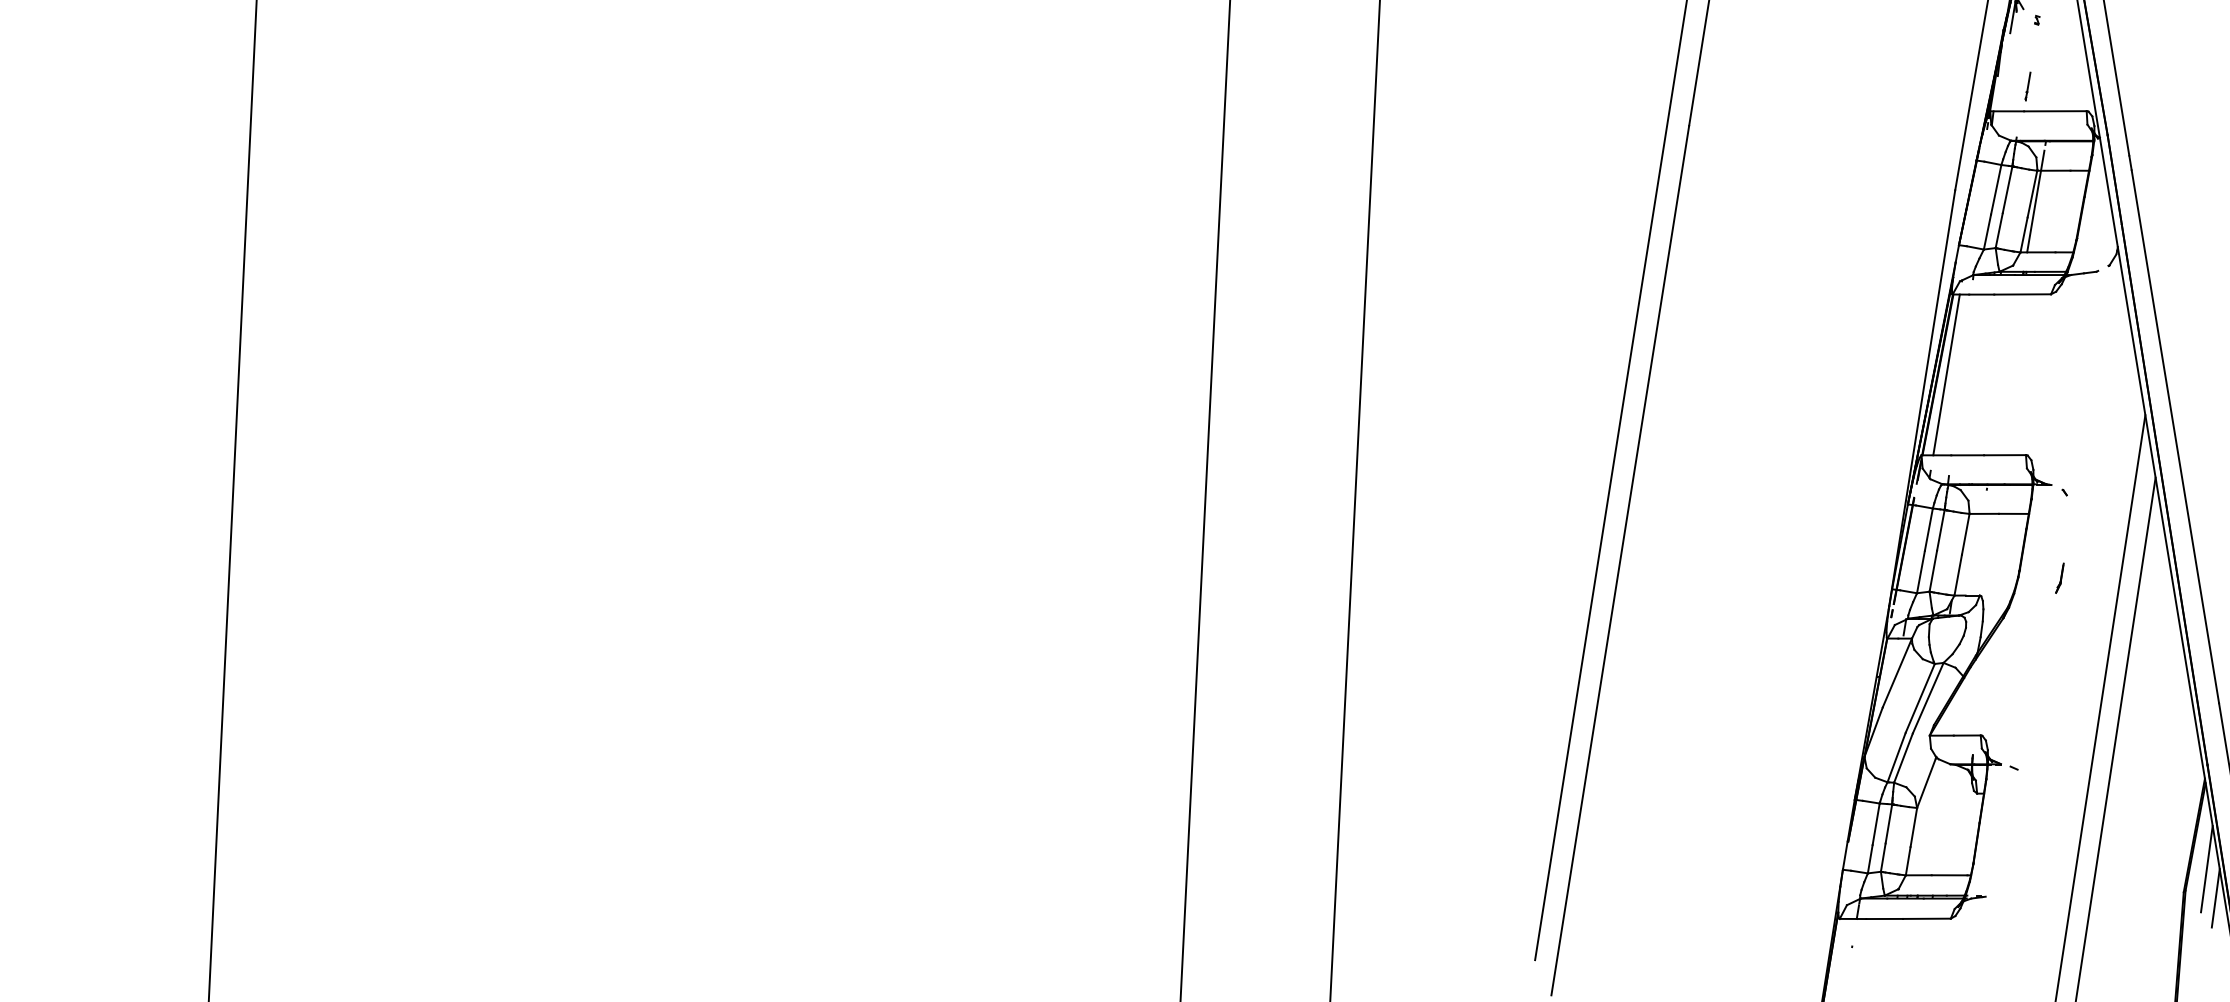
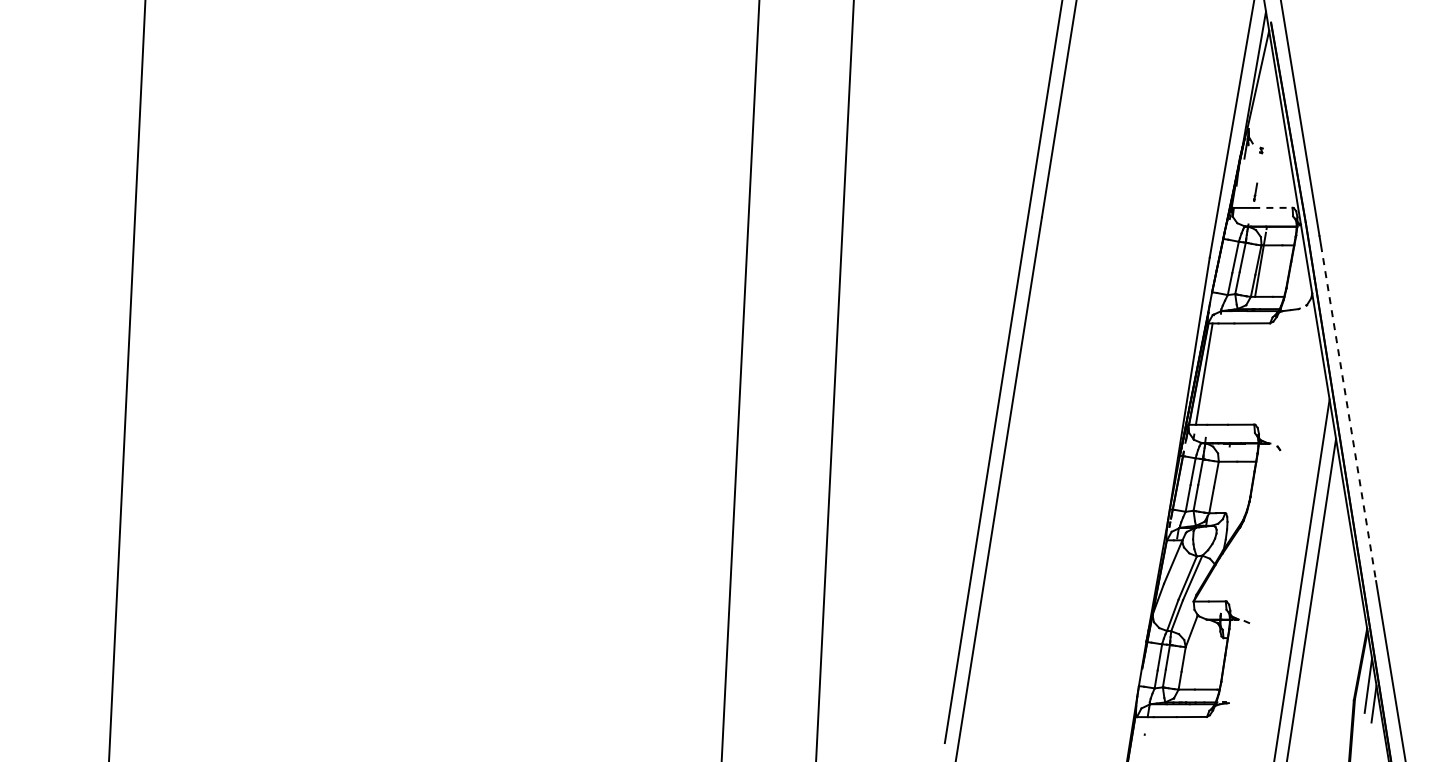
line: (2054, 110) -> (1272, 207), solid -> dashed
line: (2175, 437) -> (1348, 413), solid -> dashed
line: (2059, 578) -> (1275, 502), removed

